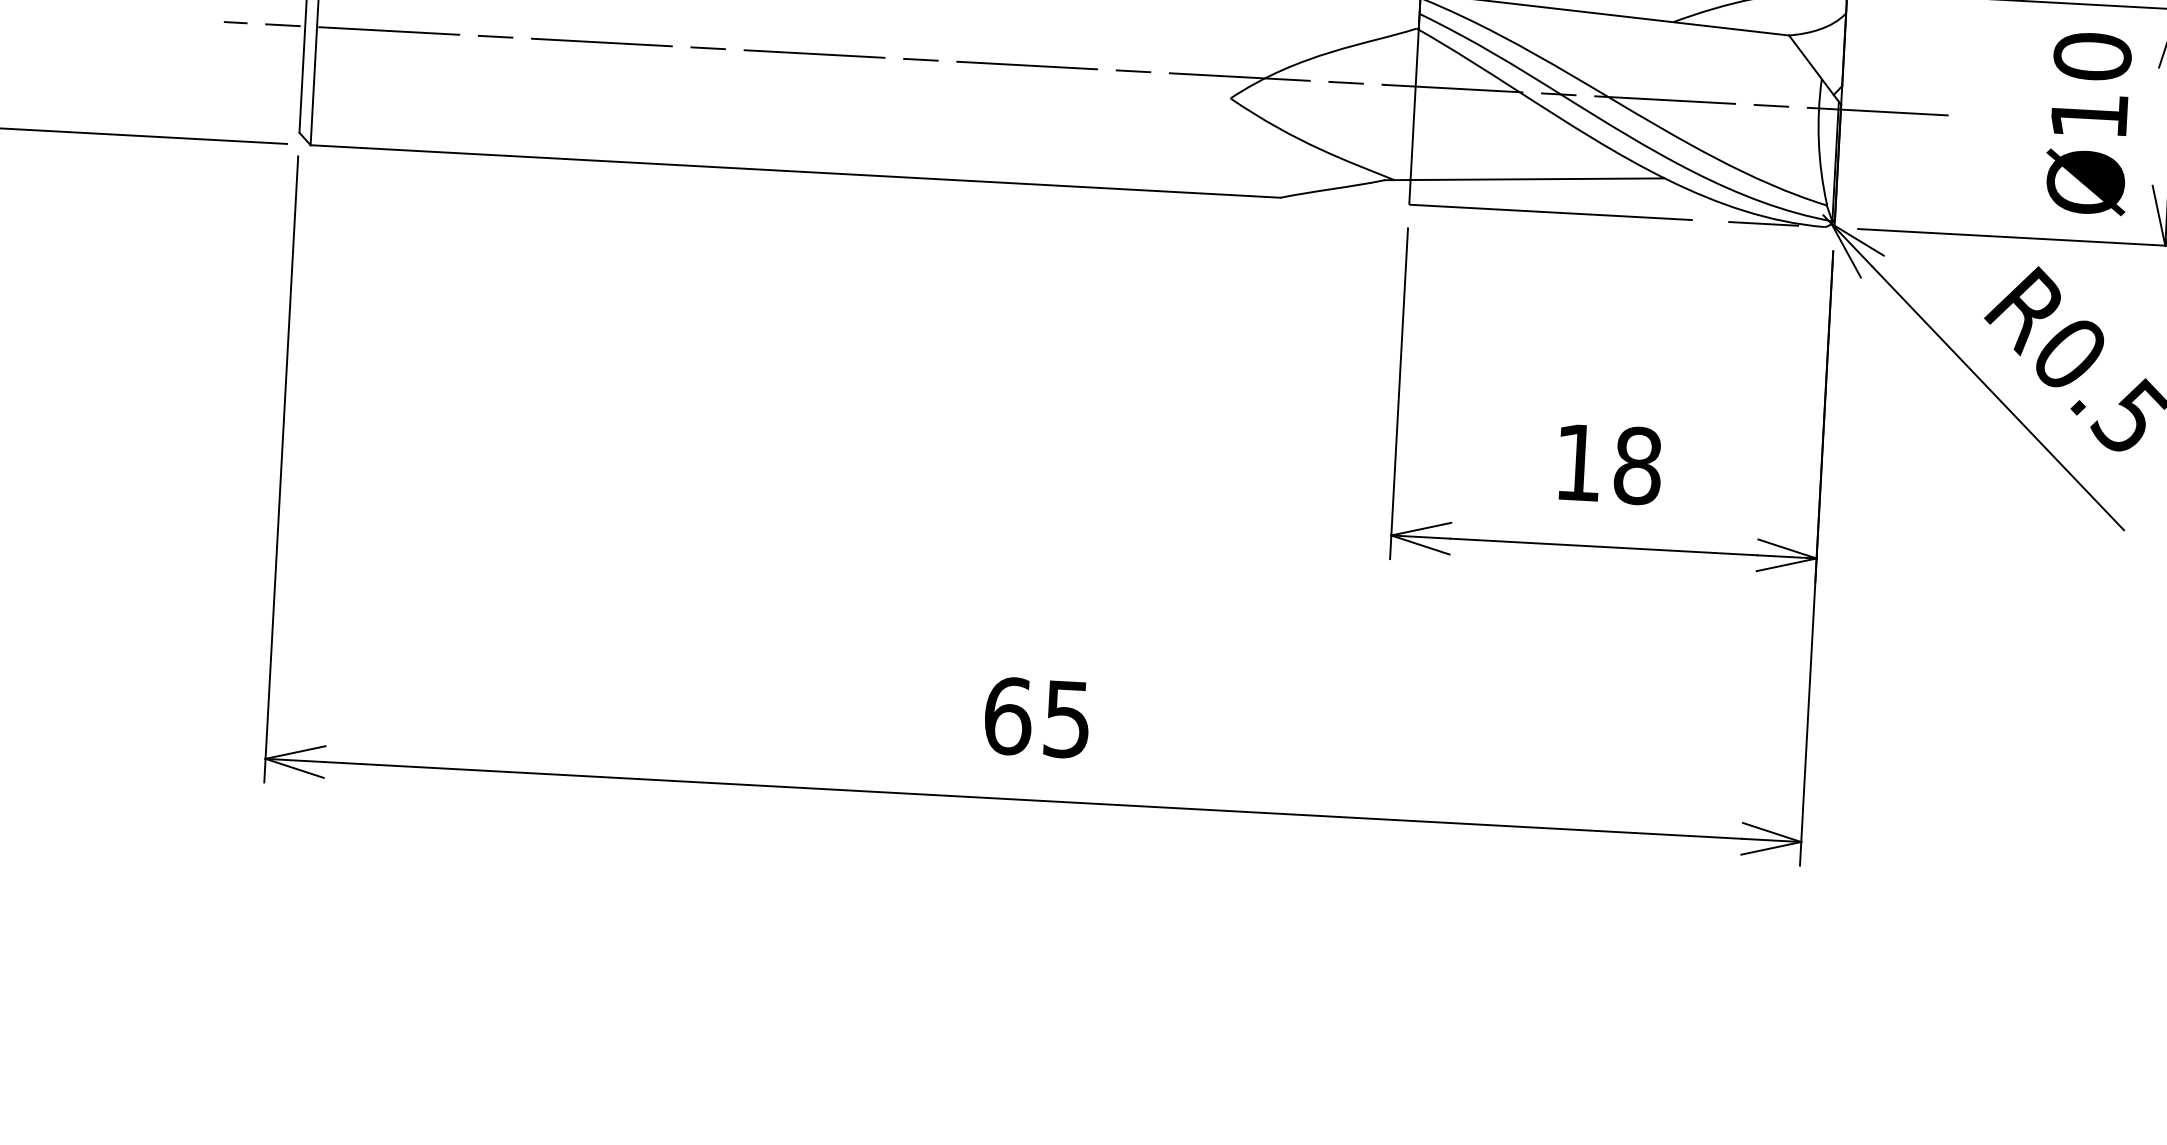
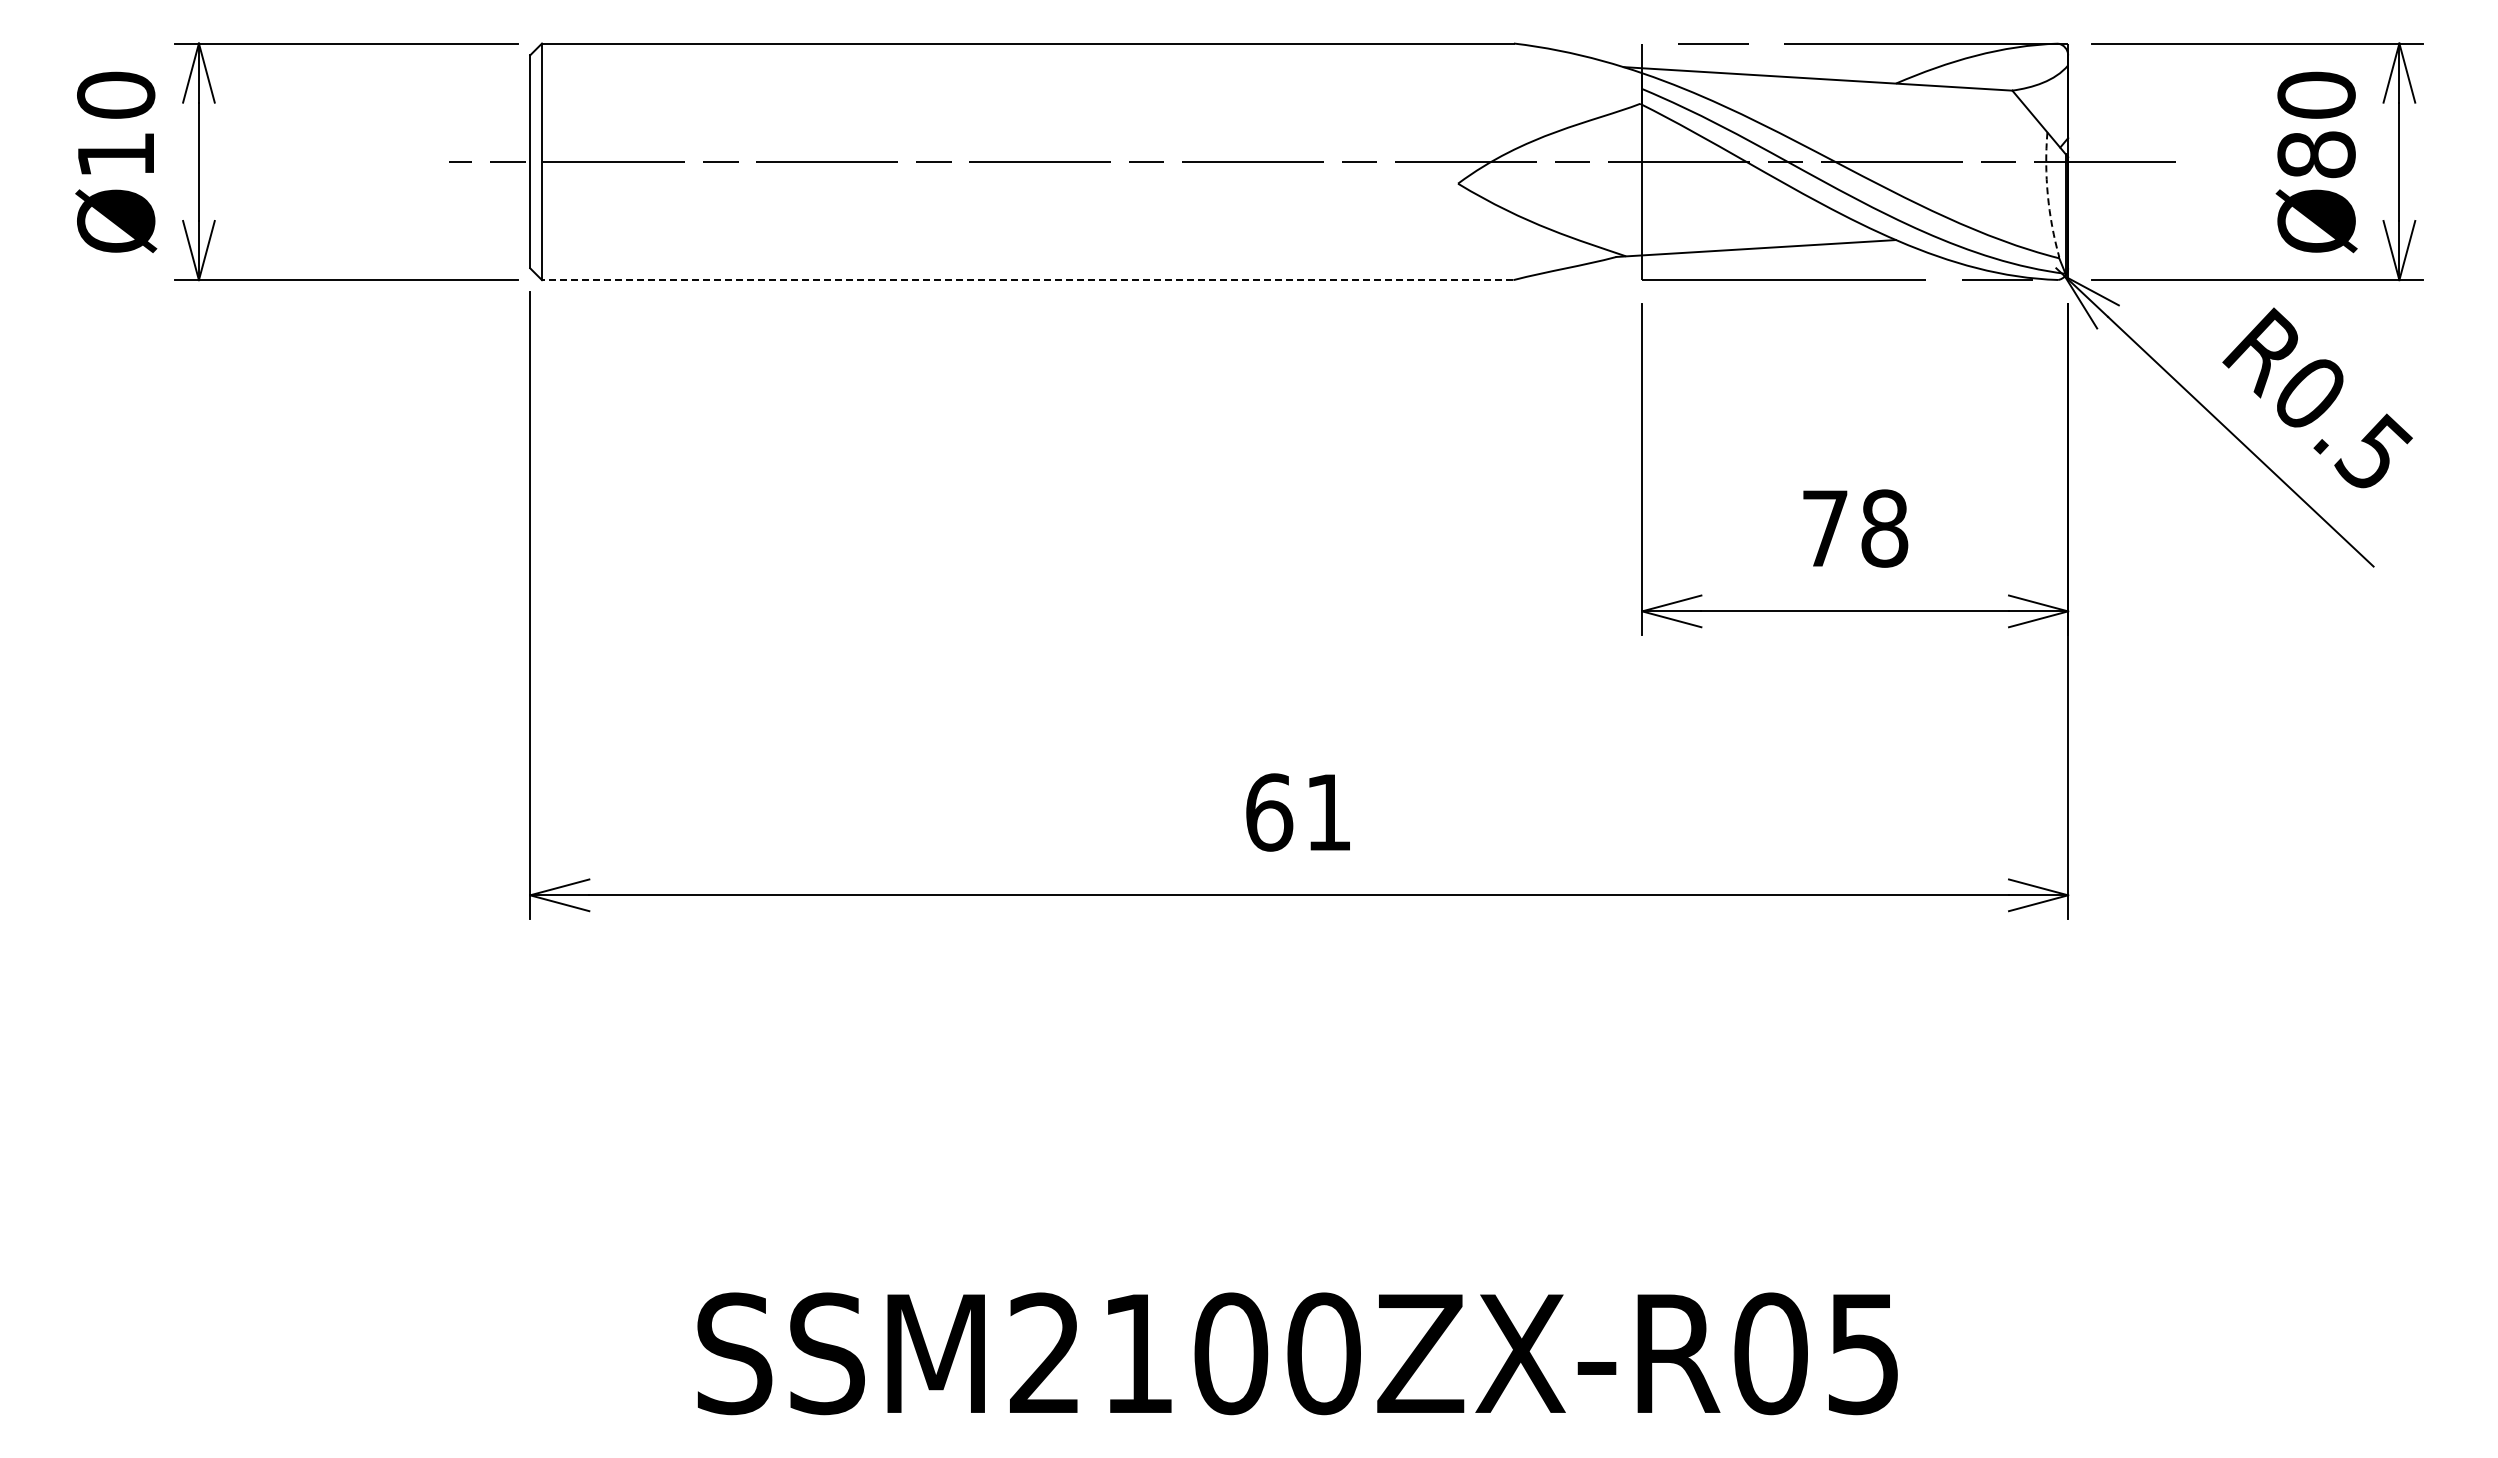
text: (2089, 115) -> (2316, 154), Ø10 -> Ø80
arc: (1818, 142) -> (2047, 195), solid -> dashed
line: (795, 171) -> (1027, 280), solid -> dashed
text: (1578, 462) -> (1825, 528), 18 -> 78
text: (1067, 719) -> (1328, 812), 65 -> 61

